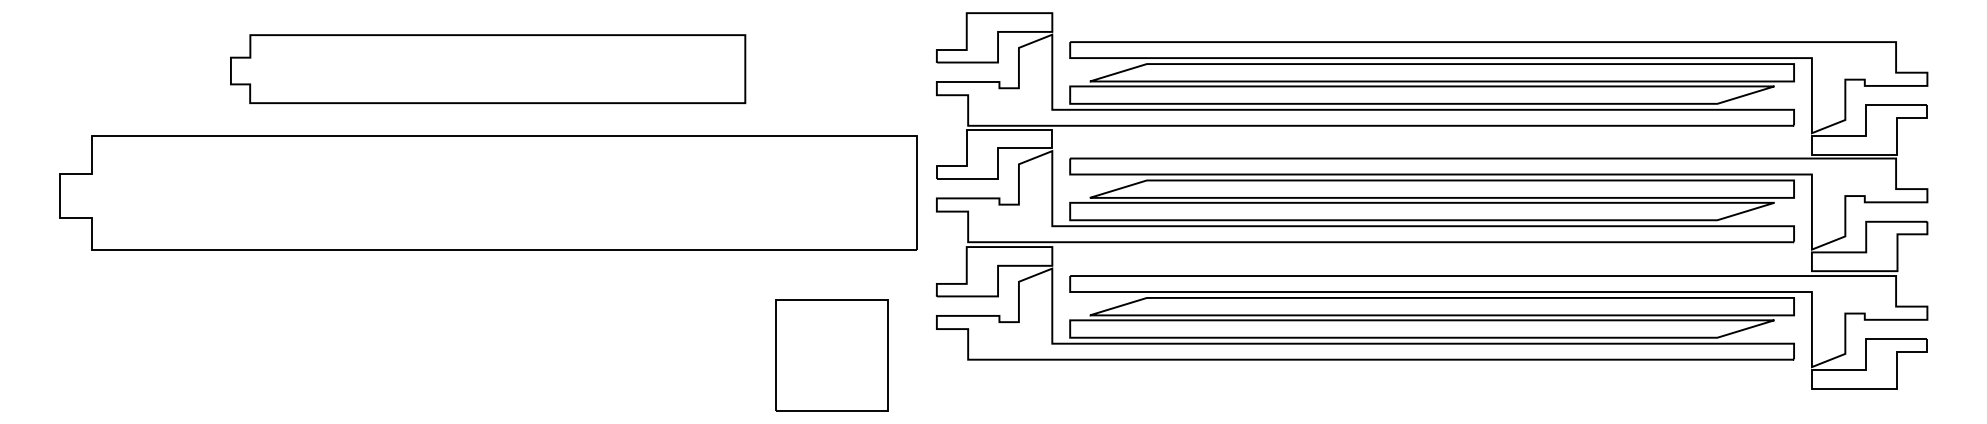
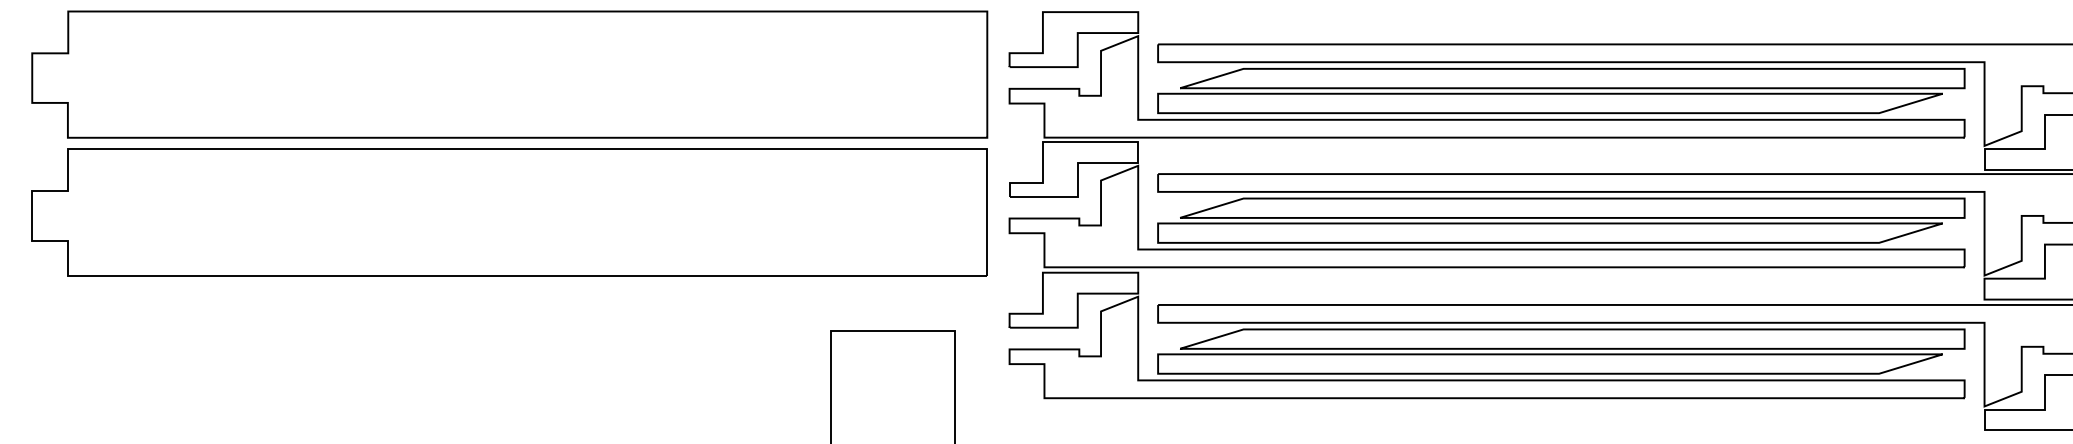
part: (487, 68) -> (508, 73), size x1.67

